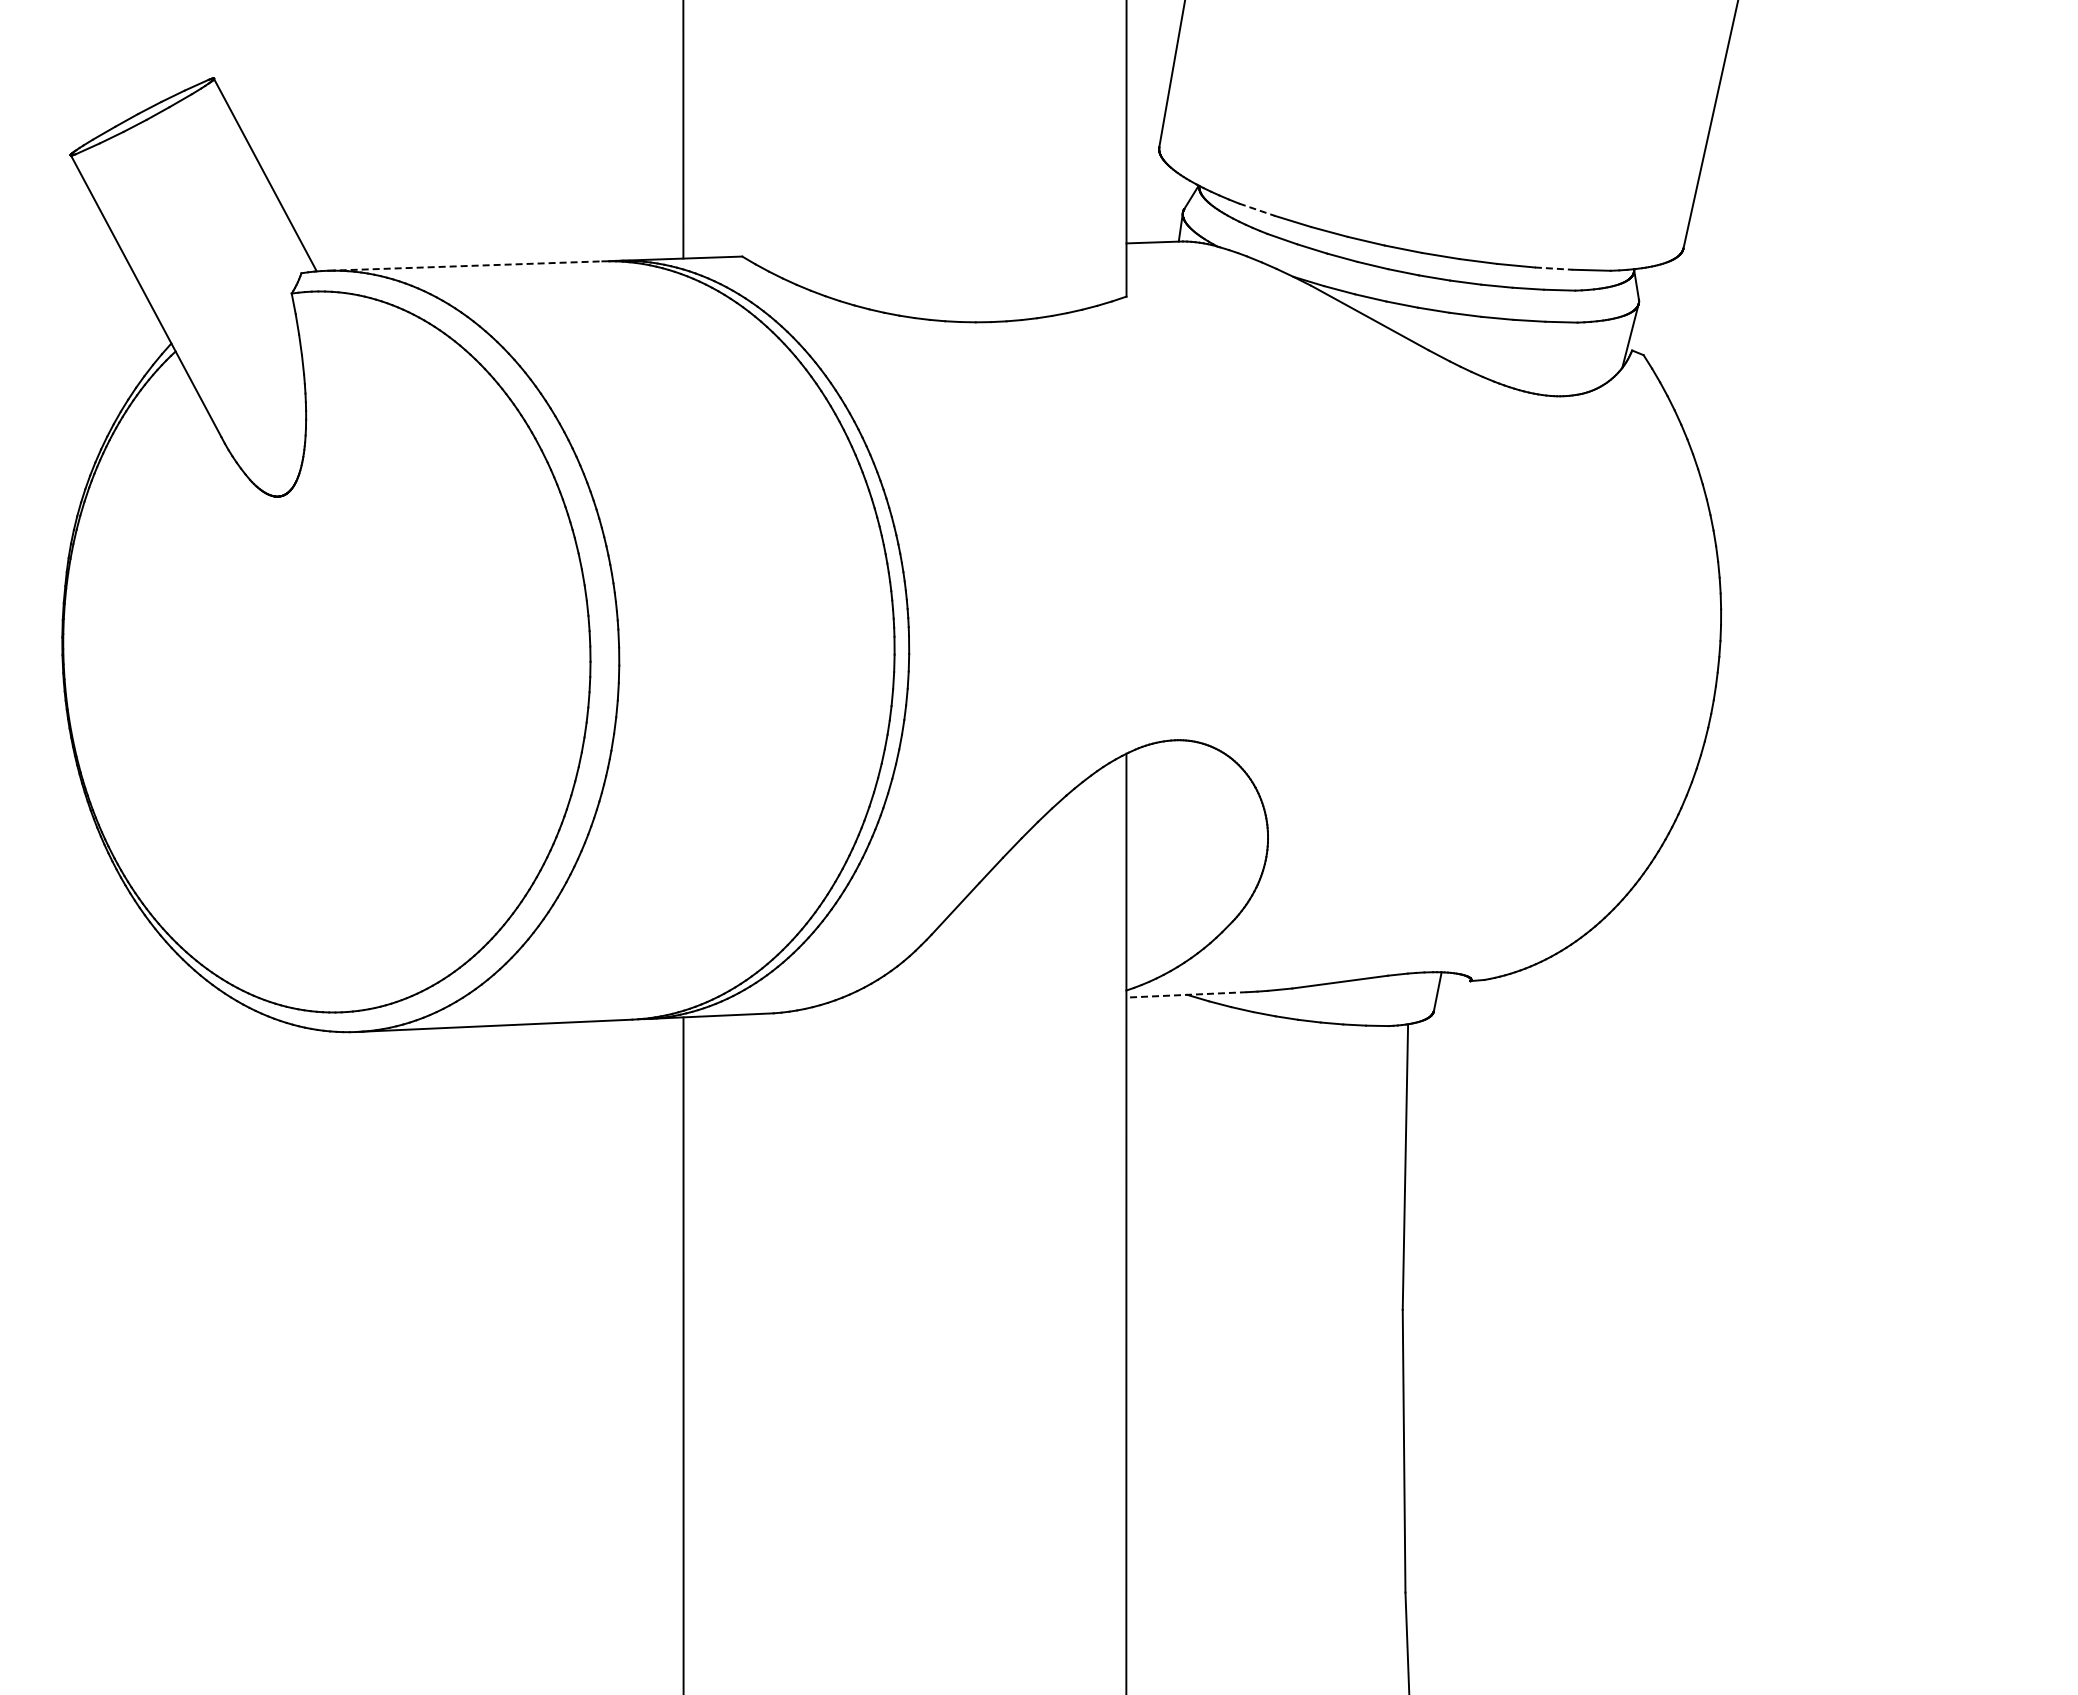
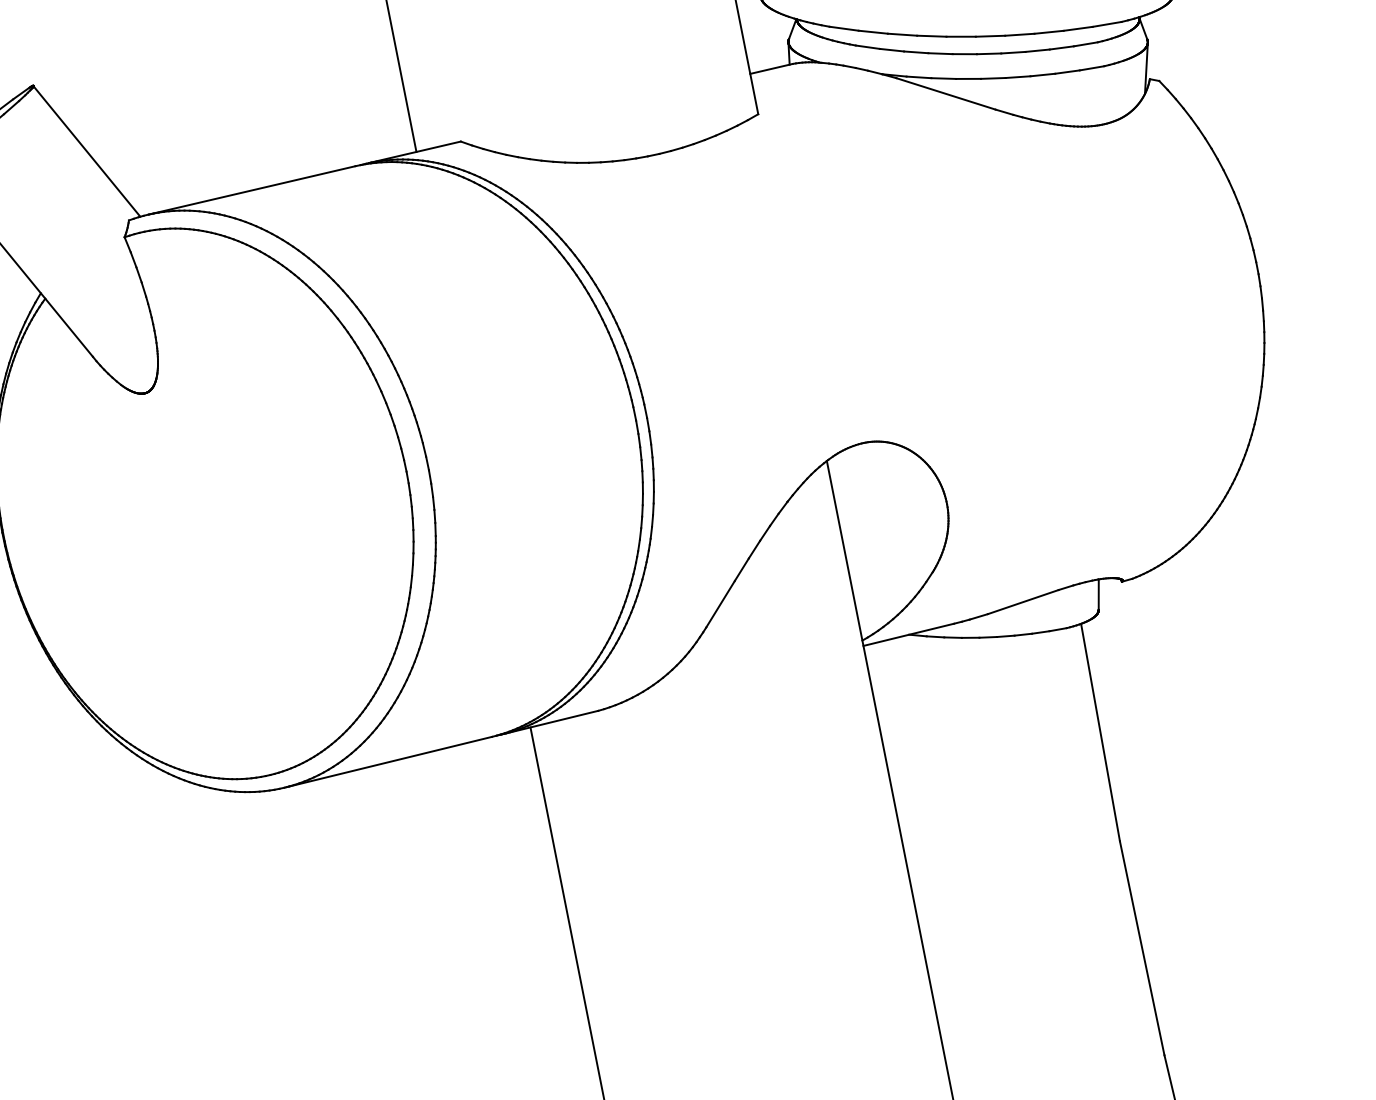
line: (1256, 209) -> (843, 28), dashed -> solid
line: (465, 266) -> (252, 190), dashed -> solid
line: (1553, 268) -> (1077, 28), dashed -> solid
line: (1186, 994) -> (908, 634), dashed -> solid

